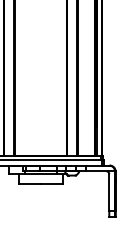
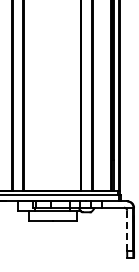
line: (109, 193) -> (127, 231), solid -> dashed

